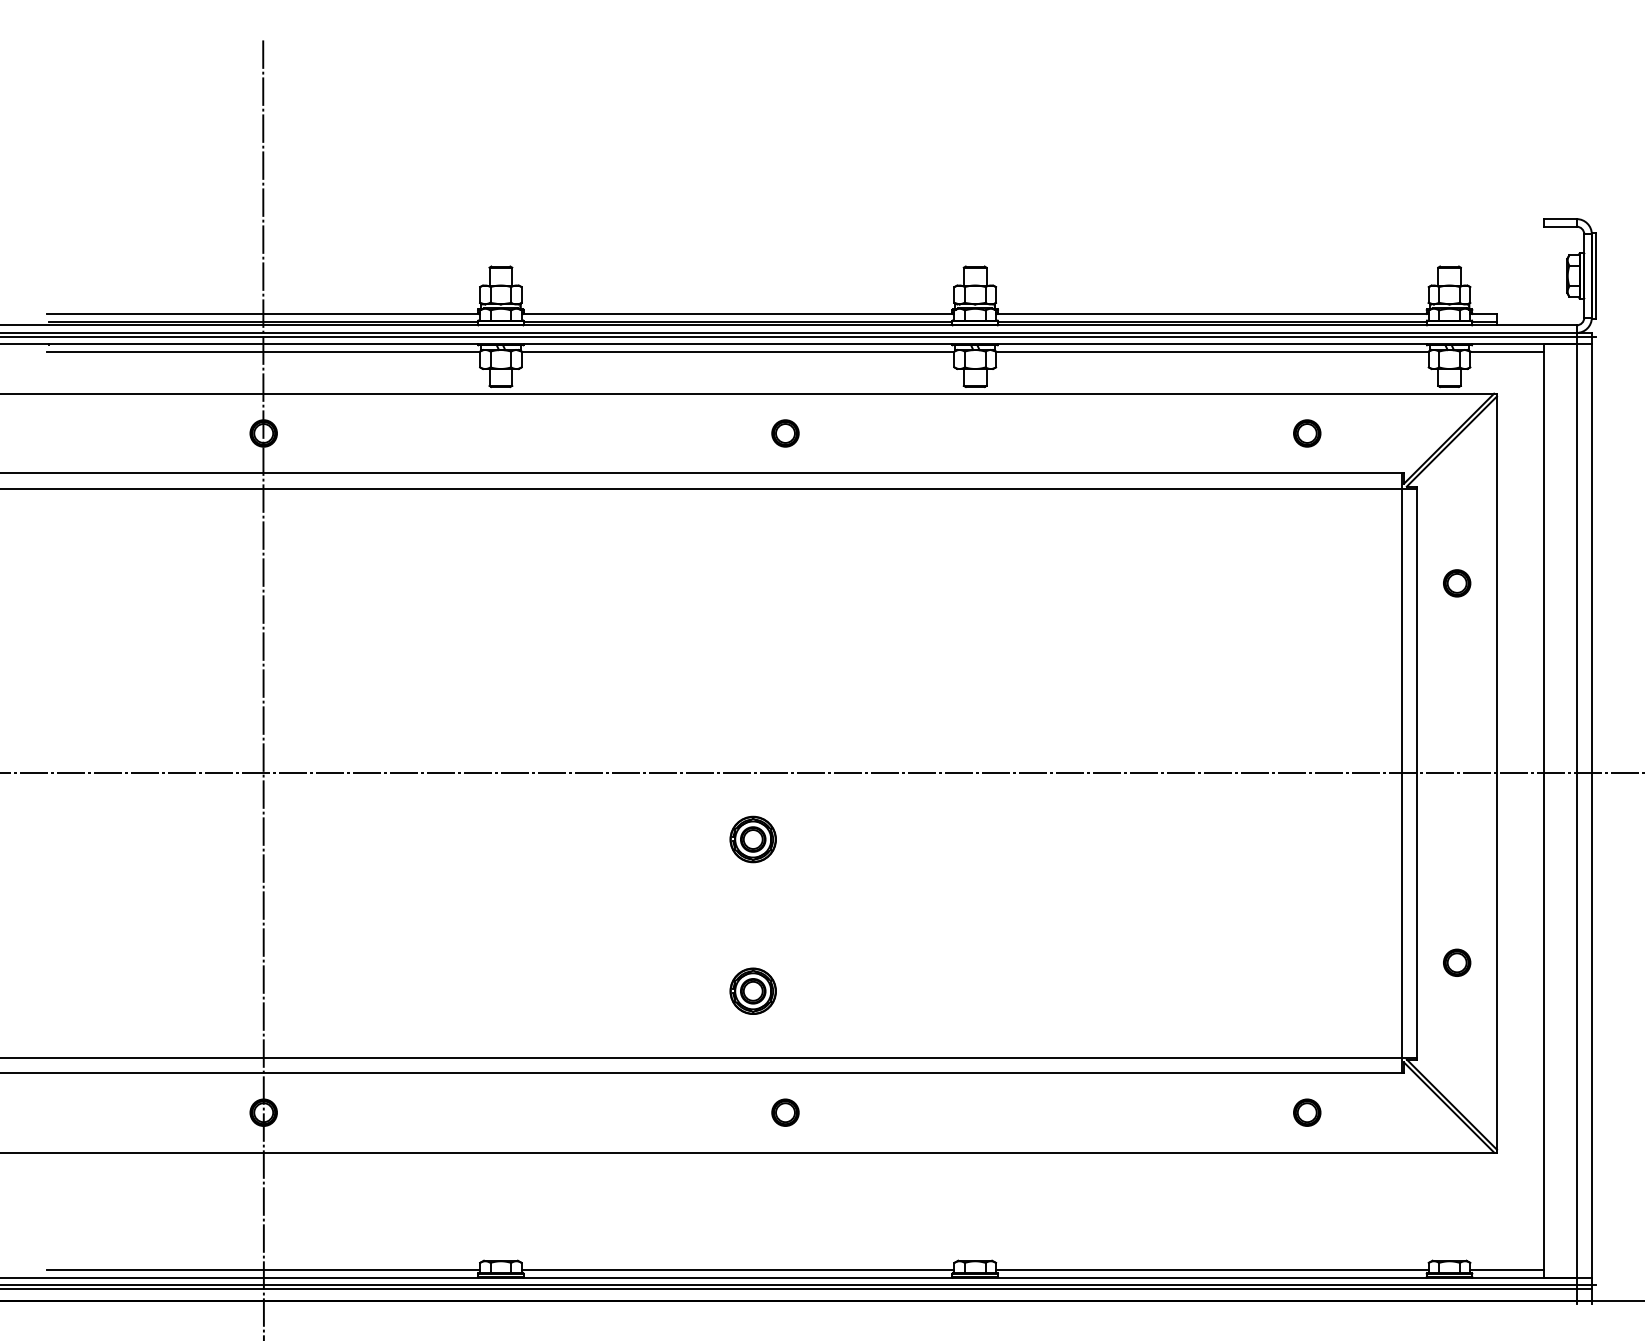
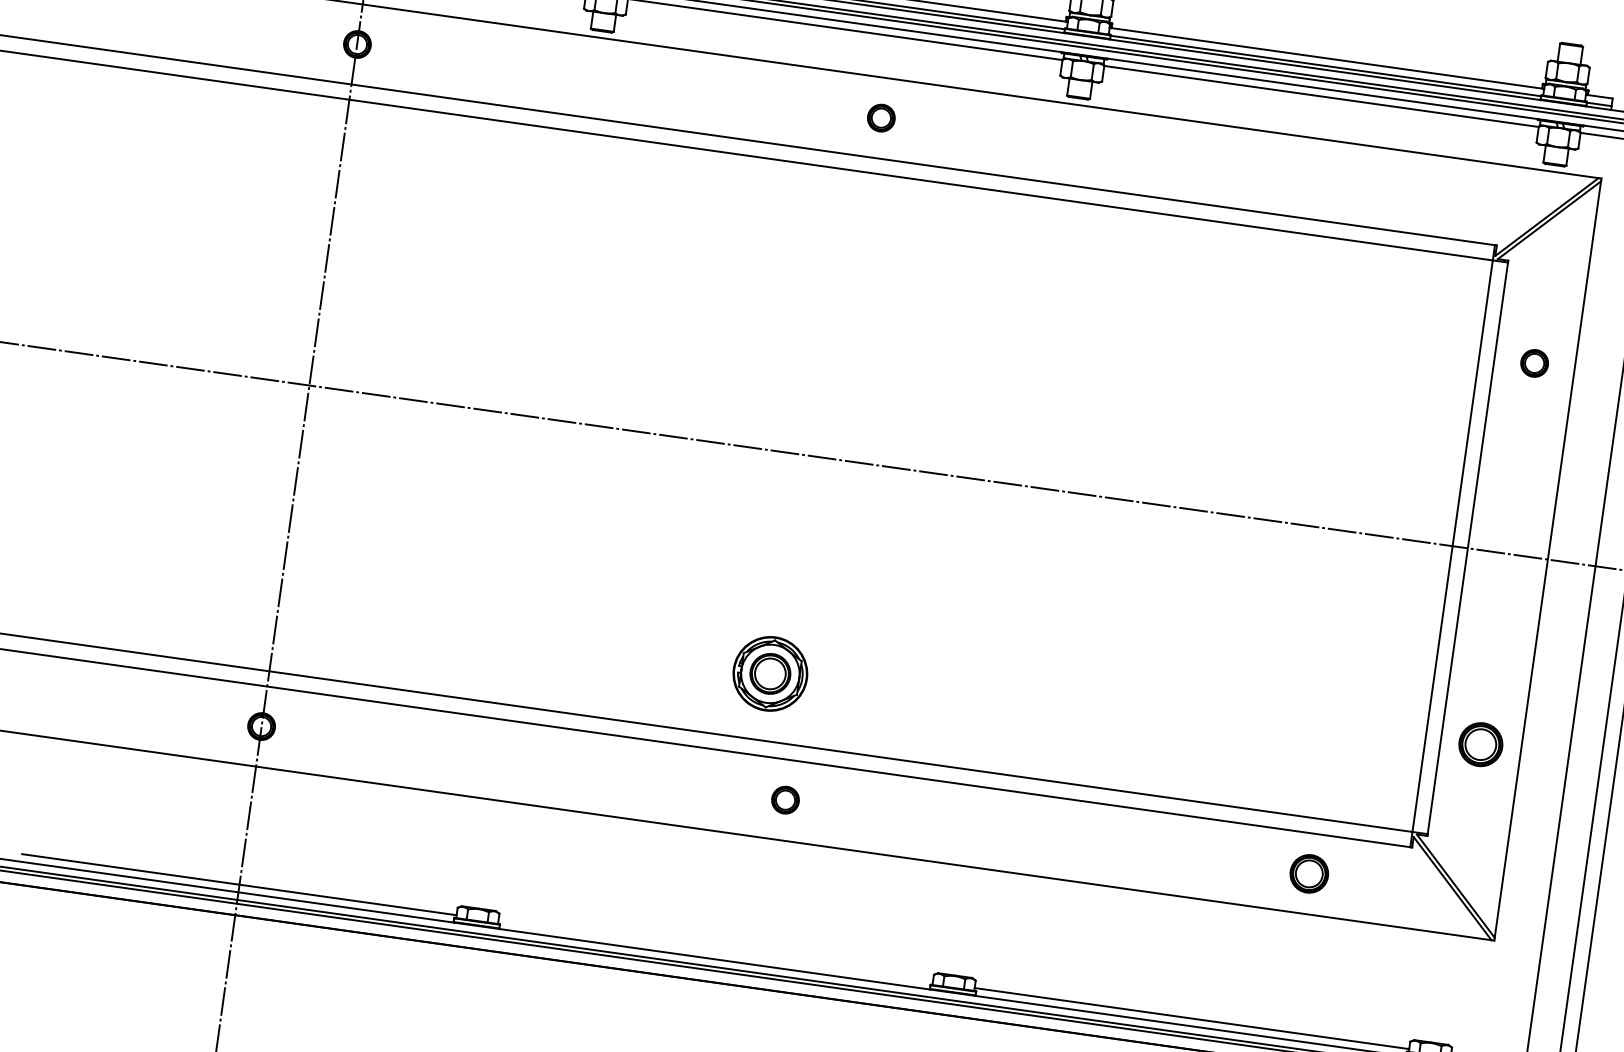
part: (1307, 433) -> (1405, 191), removed
part: (752, 839) -> (790, 521), removed
part: (1457, 962) -> (1481, 744), size x1.6
part: (752, 990) -> (769, 672), size x1.6
part: (1307, 1112) -> (1309, 873), size x1.4
line: (737, 1270) -> (715, 951), removed

